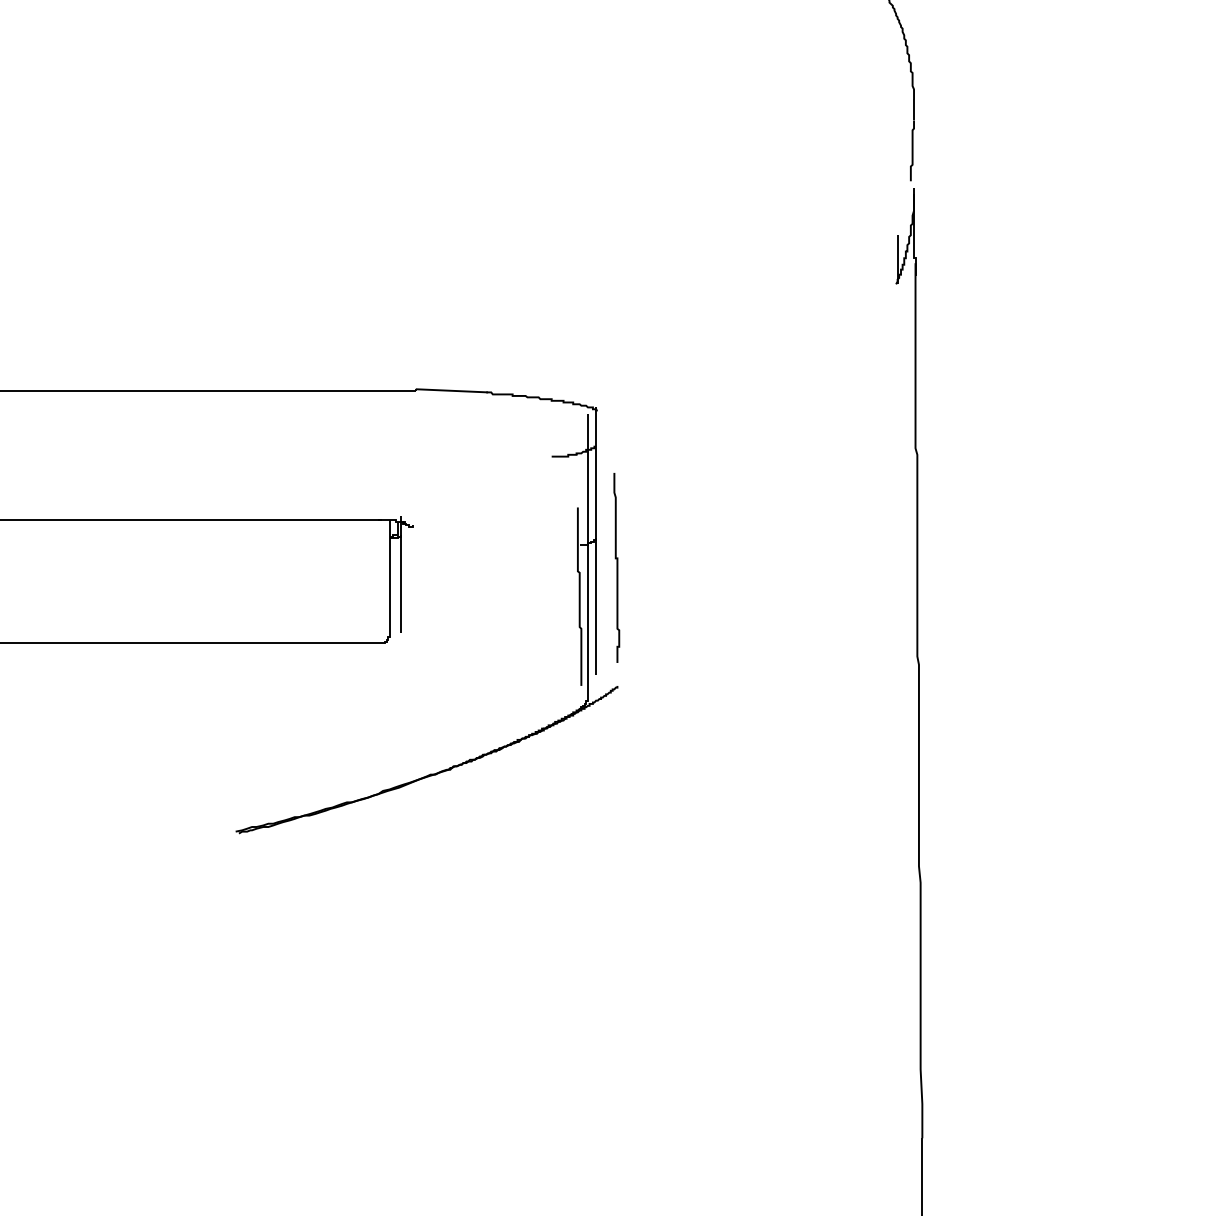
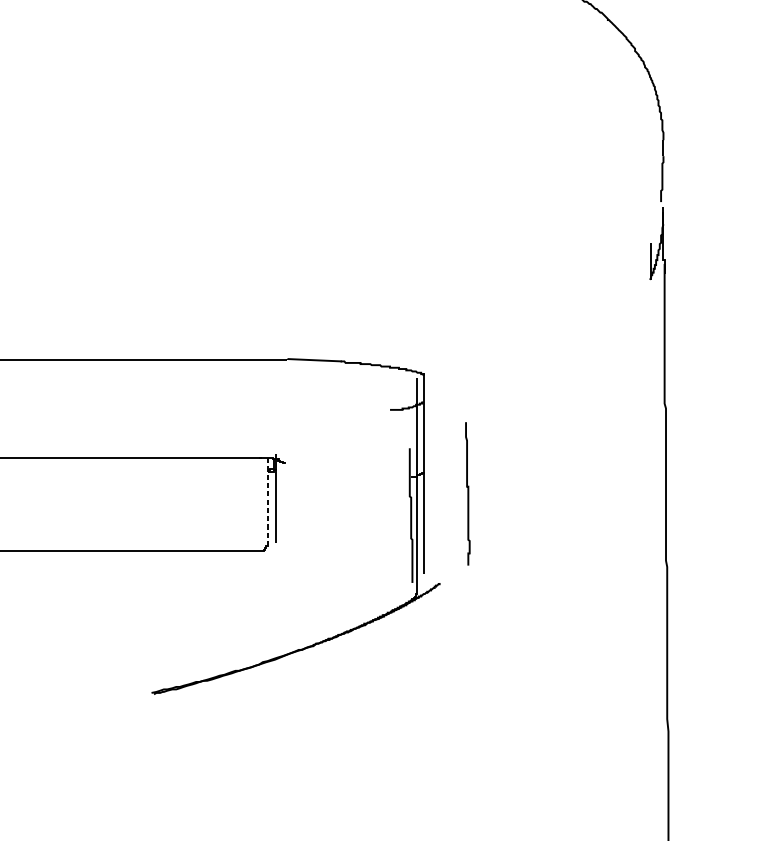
curve: (616, 567) -> (467, 493), moved
line: (389, 577) -> (267, 501), solid -> dashed

